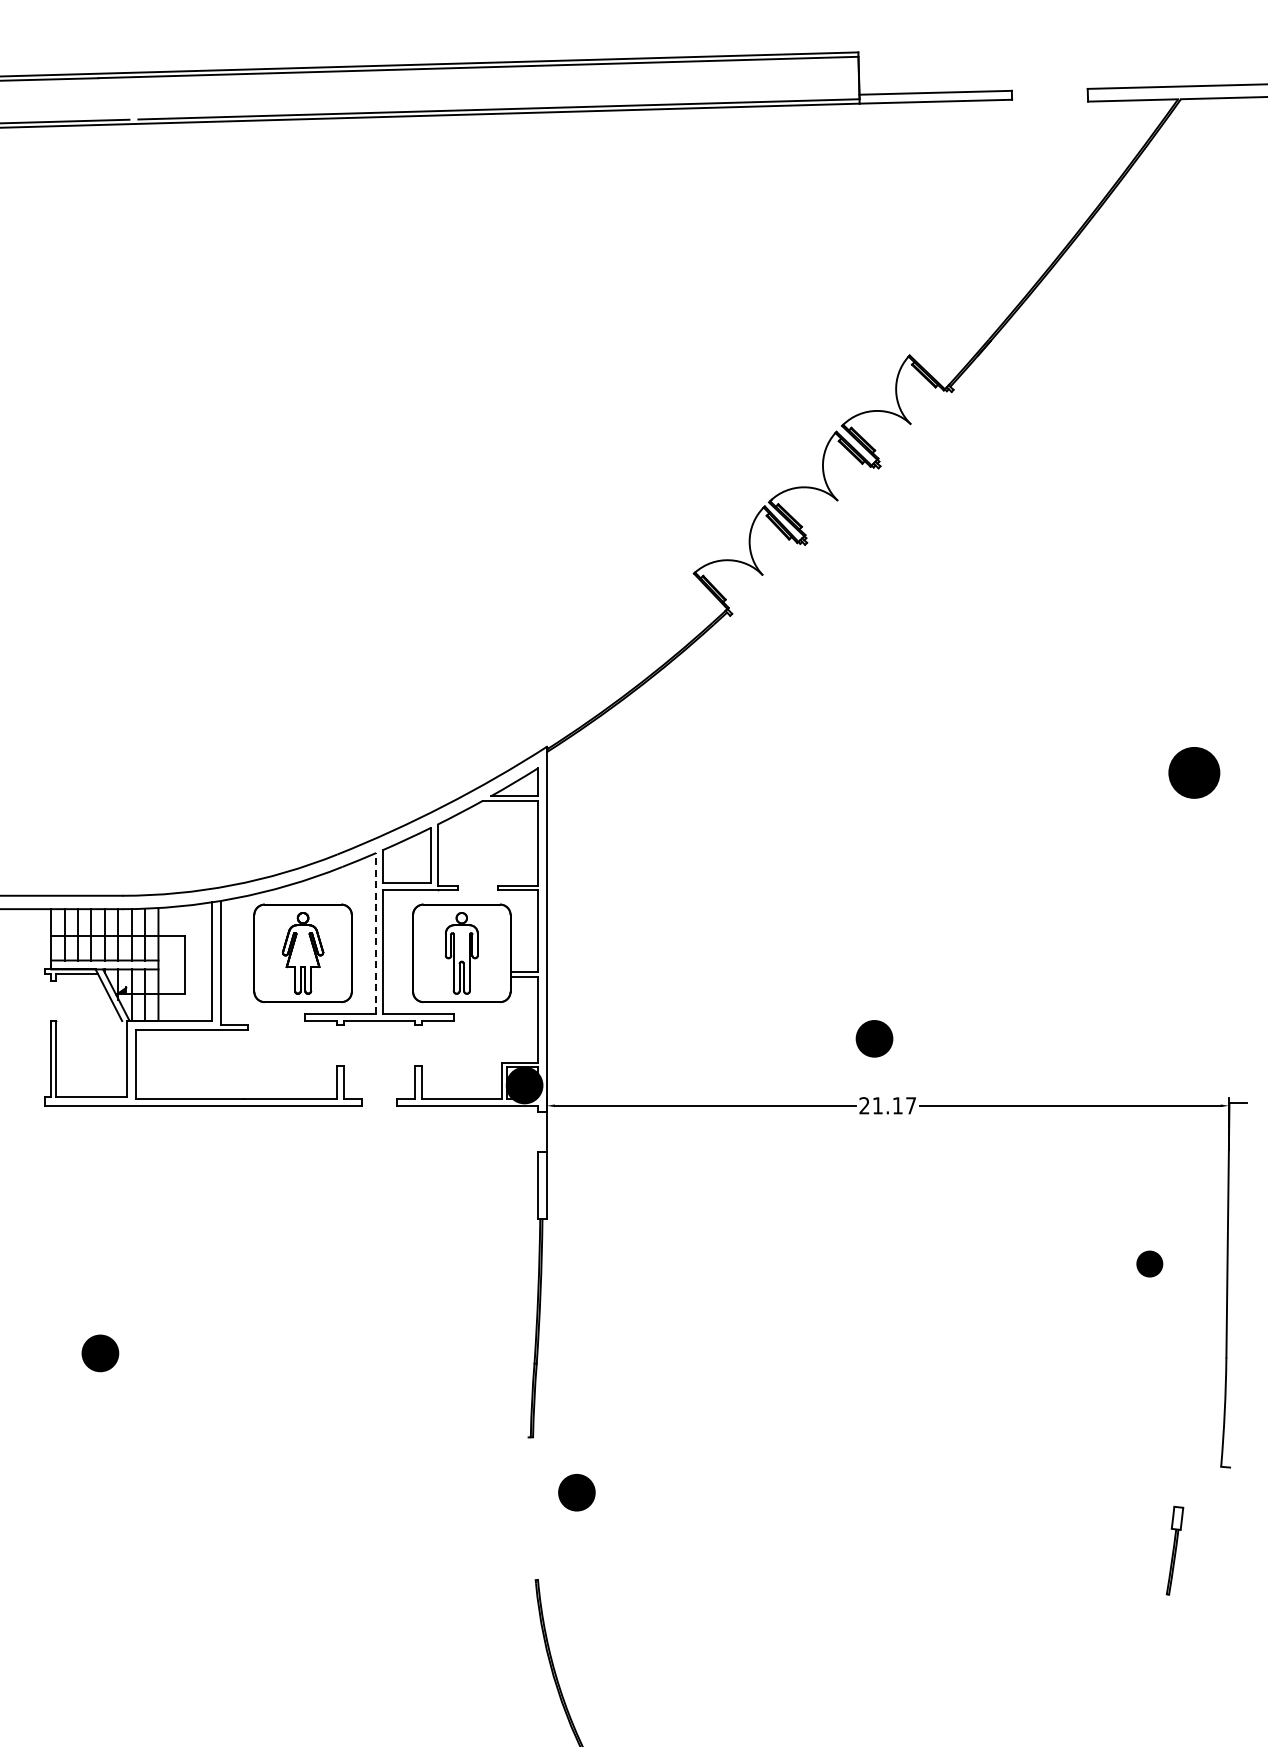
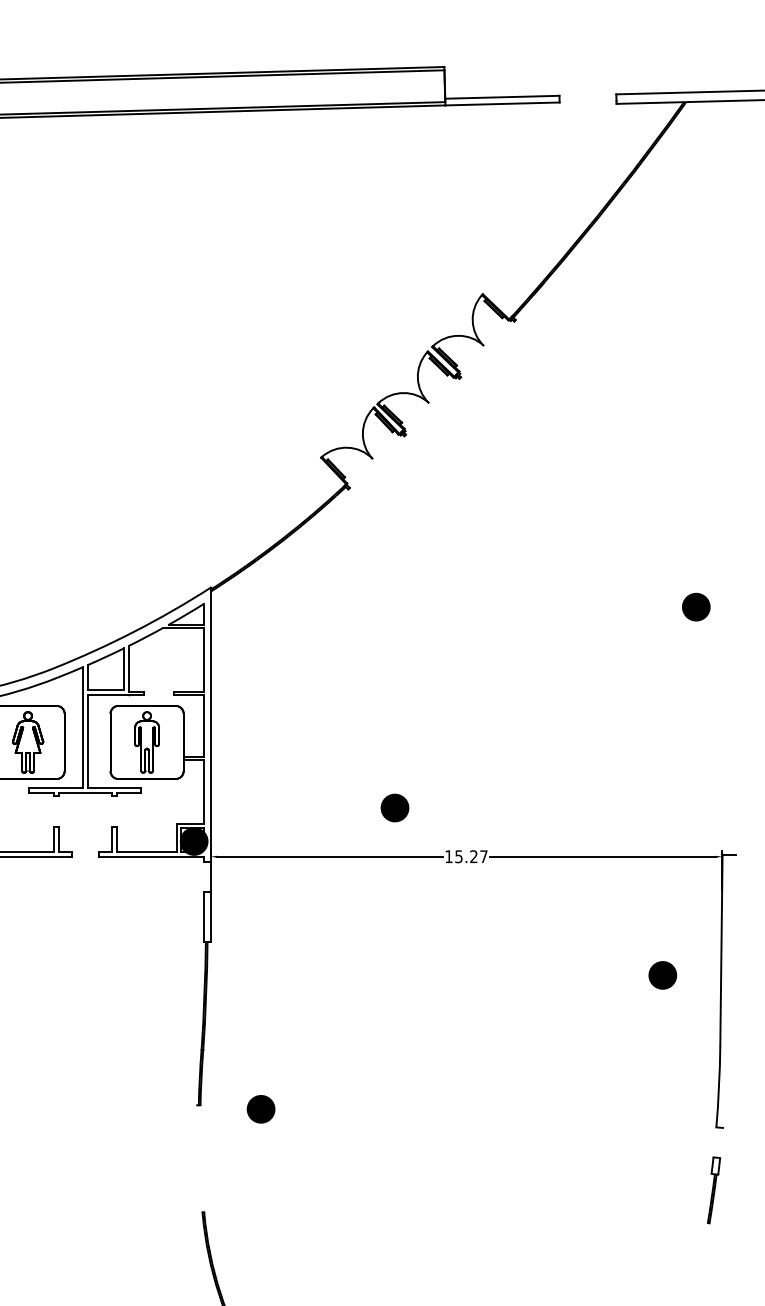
part: (1194, 772) -> (696, 606), size x0.71
line: (376, 933) -> (83, 727), dashed -> solid
part: (874, 1038) -> (394, 807), moved
text: (880, 1105) -> (460, 856), 21.17 -> 15.27
part: (1149, 1263) -> (662, 974), size x1.43
part: (576, 1492) -> (260, 1109), moved
part: (1174, 1550) -> (713, 1190), moved

